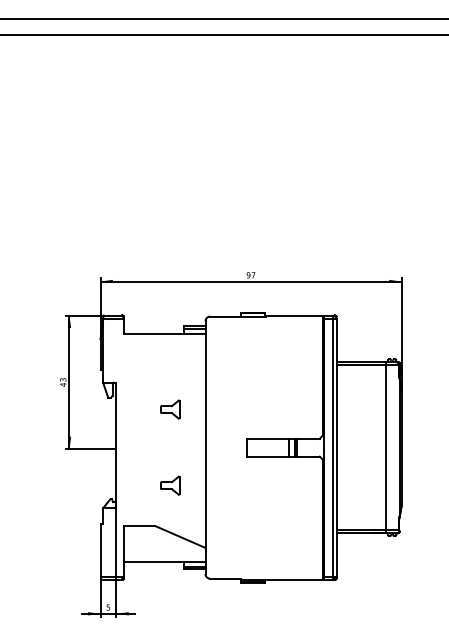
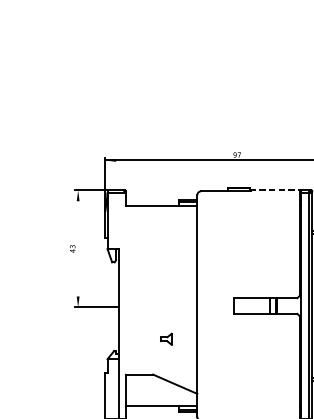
line: (294, 315) -> (275, 190), solid -> dashed
line: (69, 382) -> (78, 248), removed
part: (170, 409) -> (166, 272), removed
part: (170, 485) -> (166, 339), size x0.7

